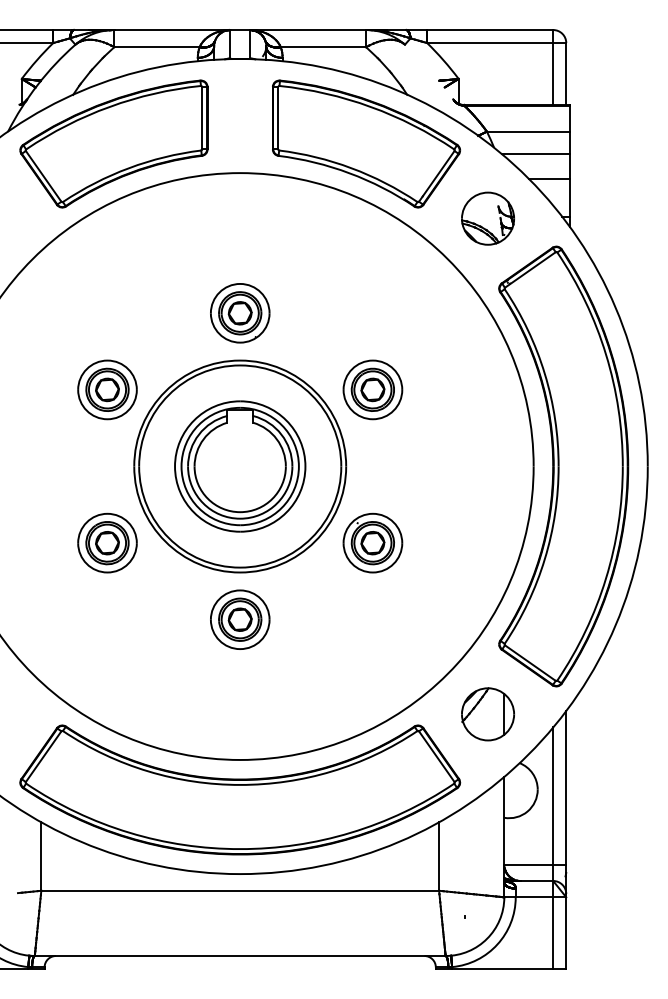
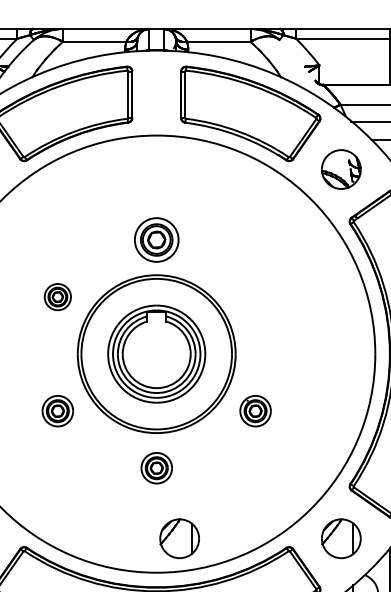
part: (107, 389) -> (57, 296), size x0.6
part: (372, 389) -> (255, 296), removed
part: (107, 542) -> (57, 410), size x0.7
part: (372, 542) -> (255, 410), size x0.7
part: (240, 619) -> (156, 468), size x0.7
part: (270, 714) -> (179, 538), added

